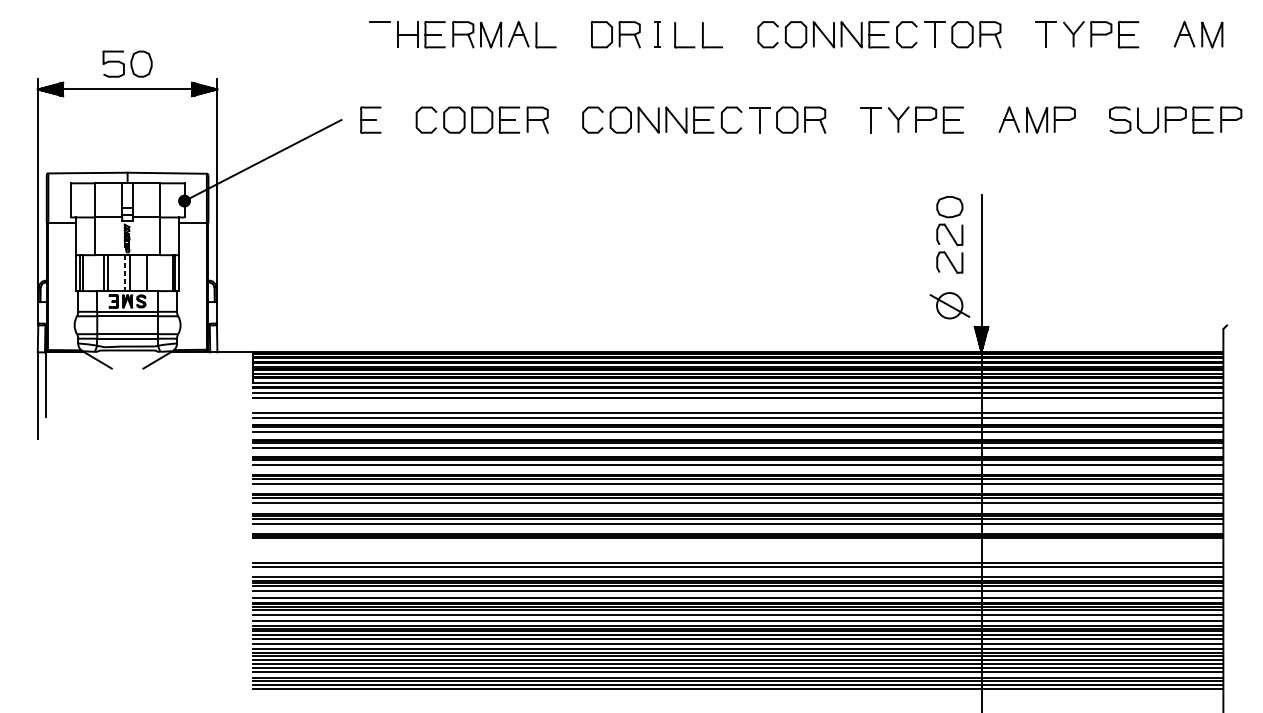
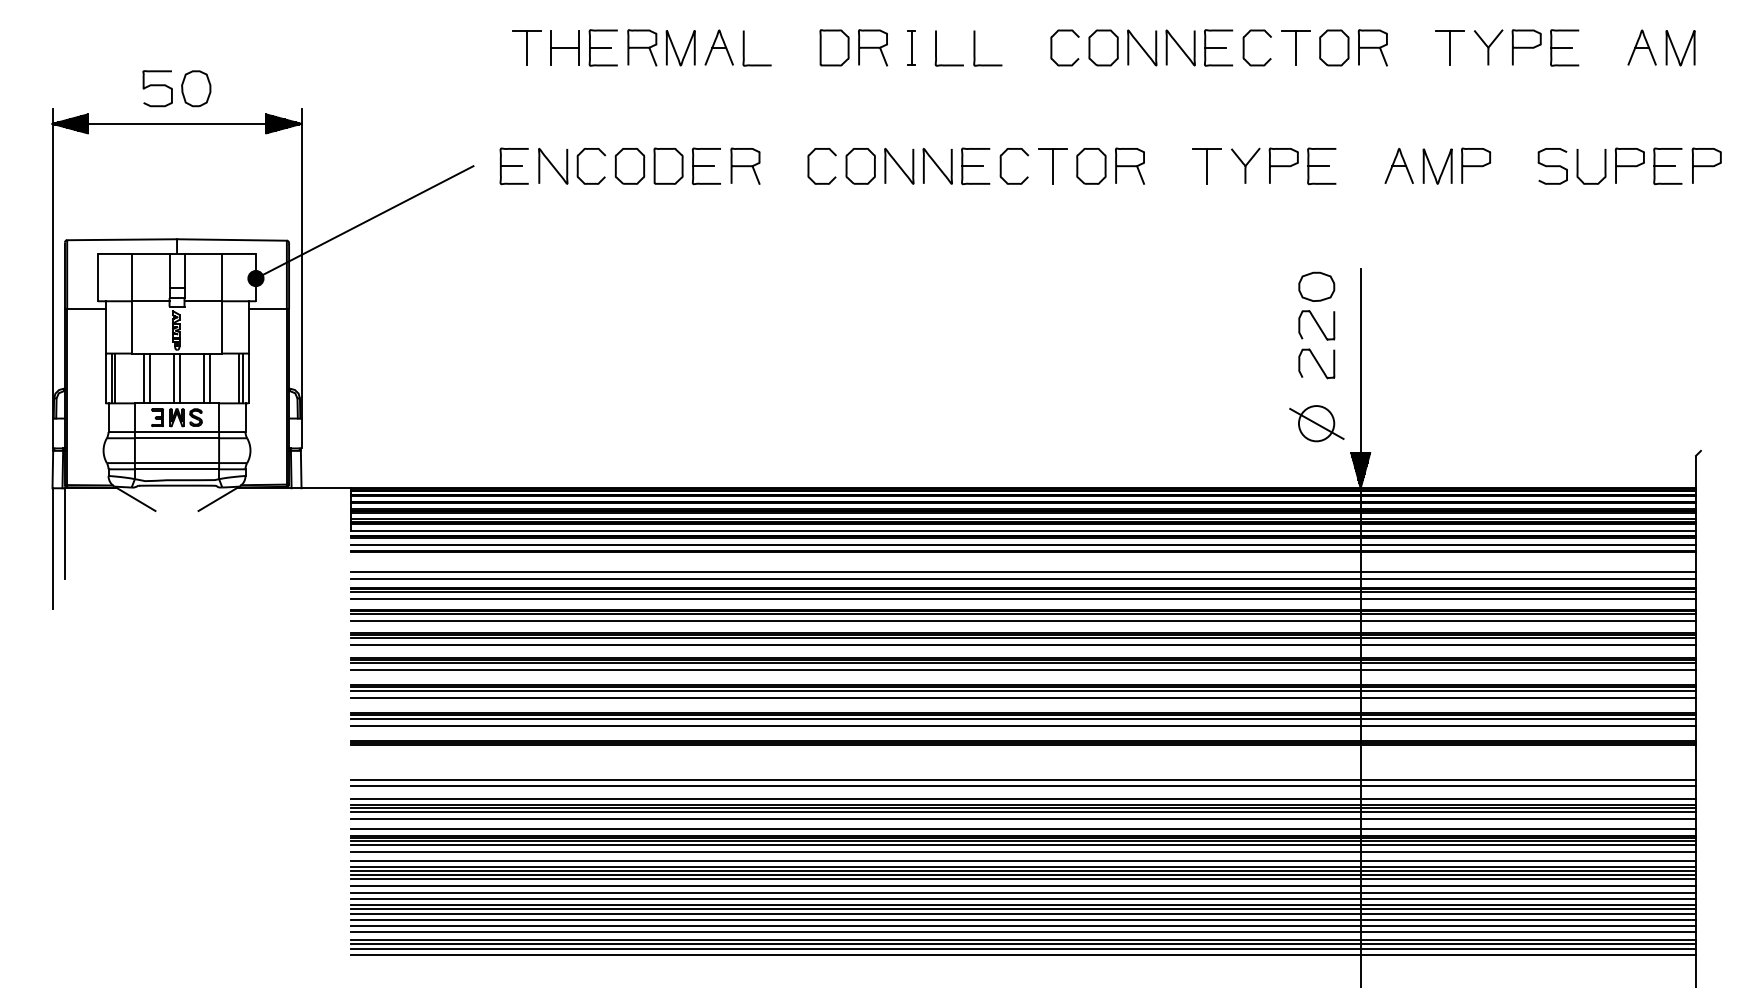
line: (379, 34) -> (526, 47), added
curve: (399, 120) -> (553, 166), added
line: (125, 273) -> (173, 378), dashed -> solid
line: (151, 273) -> (210, 378), added

